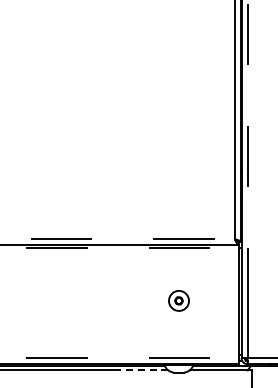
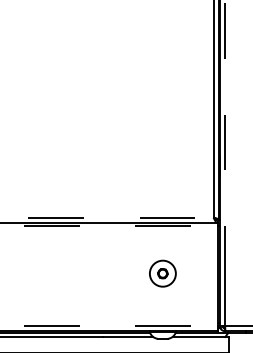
part: (178, 300) -> (162, 273), size x1.43
line: (140, 370) -> (127, 337), dashed -> solid

